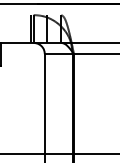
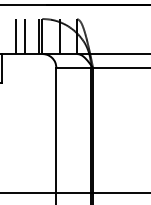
line: (12, 28) -> (15, 35), added
line: (19, 28) -> (24, 35), added

